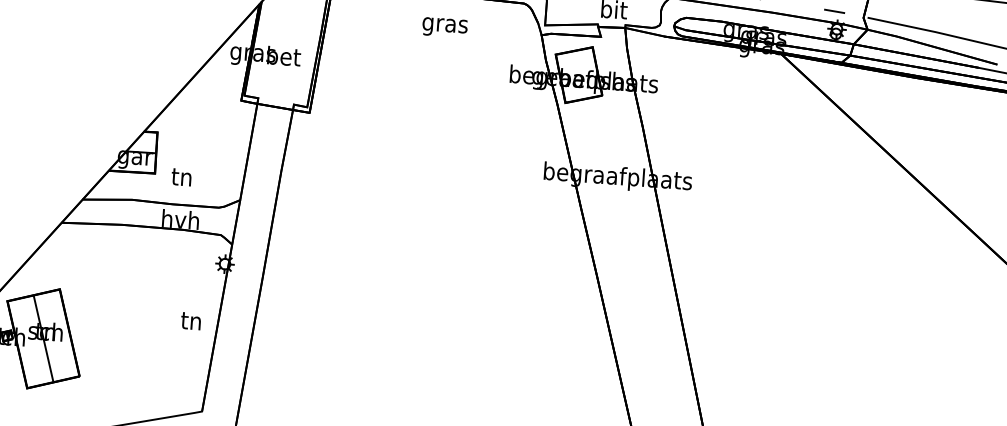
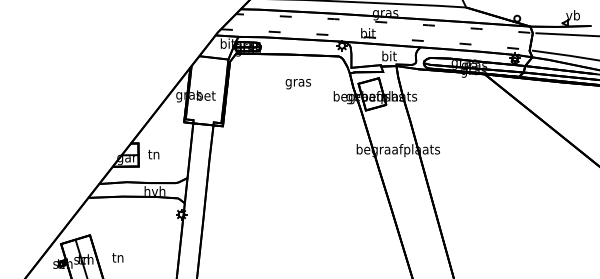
text: (443, 28) -> (297, 84), moved
text: (181, 177) -> (153, 154), moved
text: (190, 320) -> (117, 257), moved

